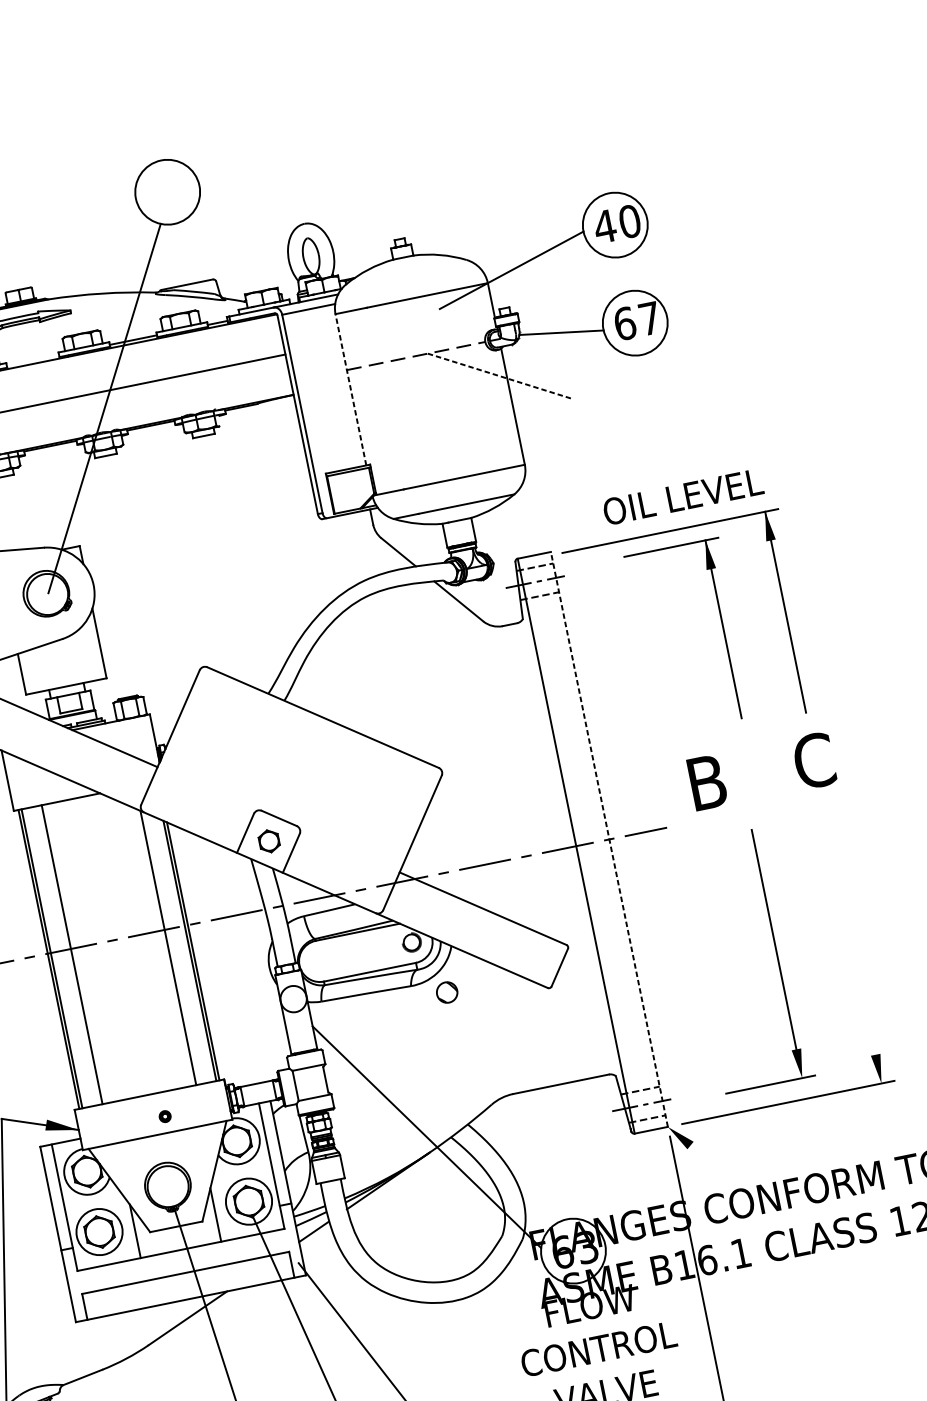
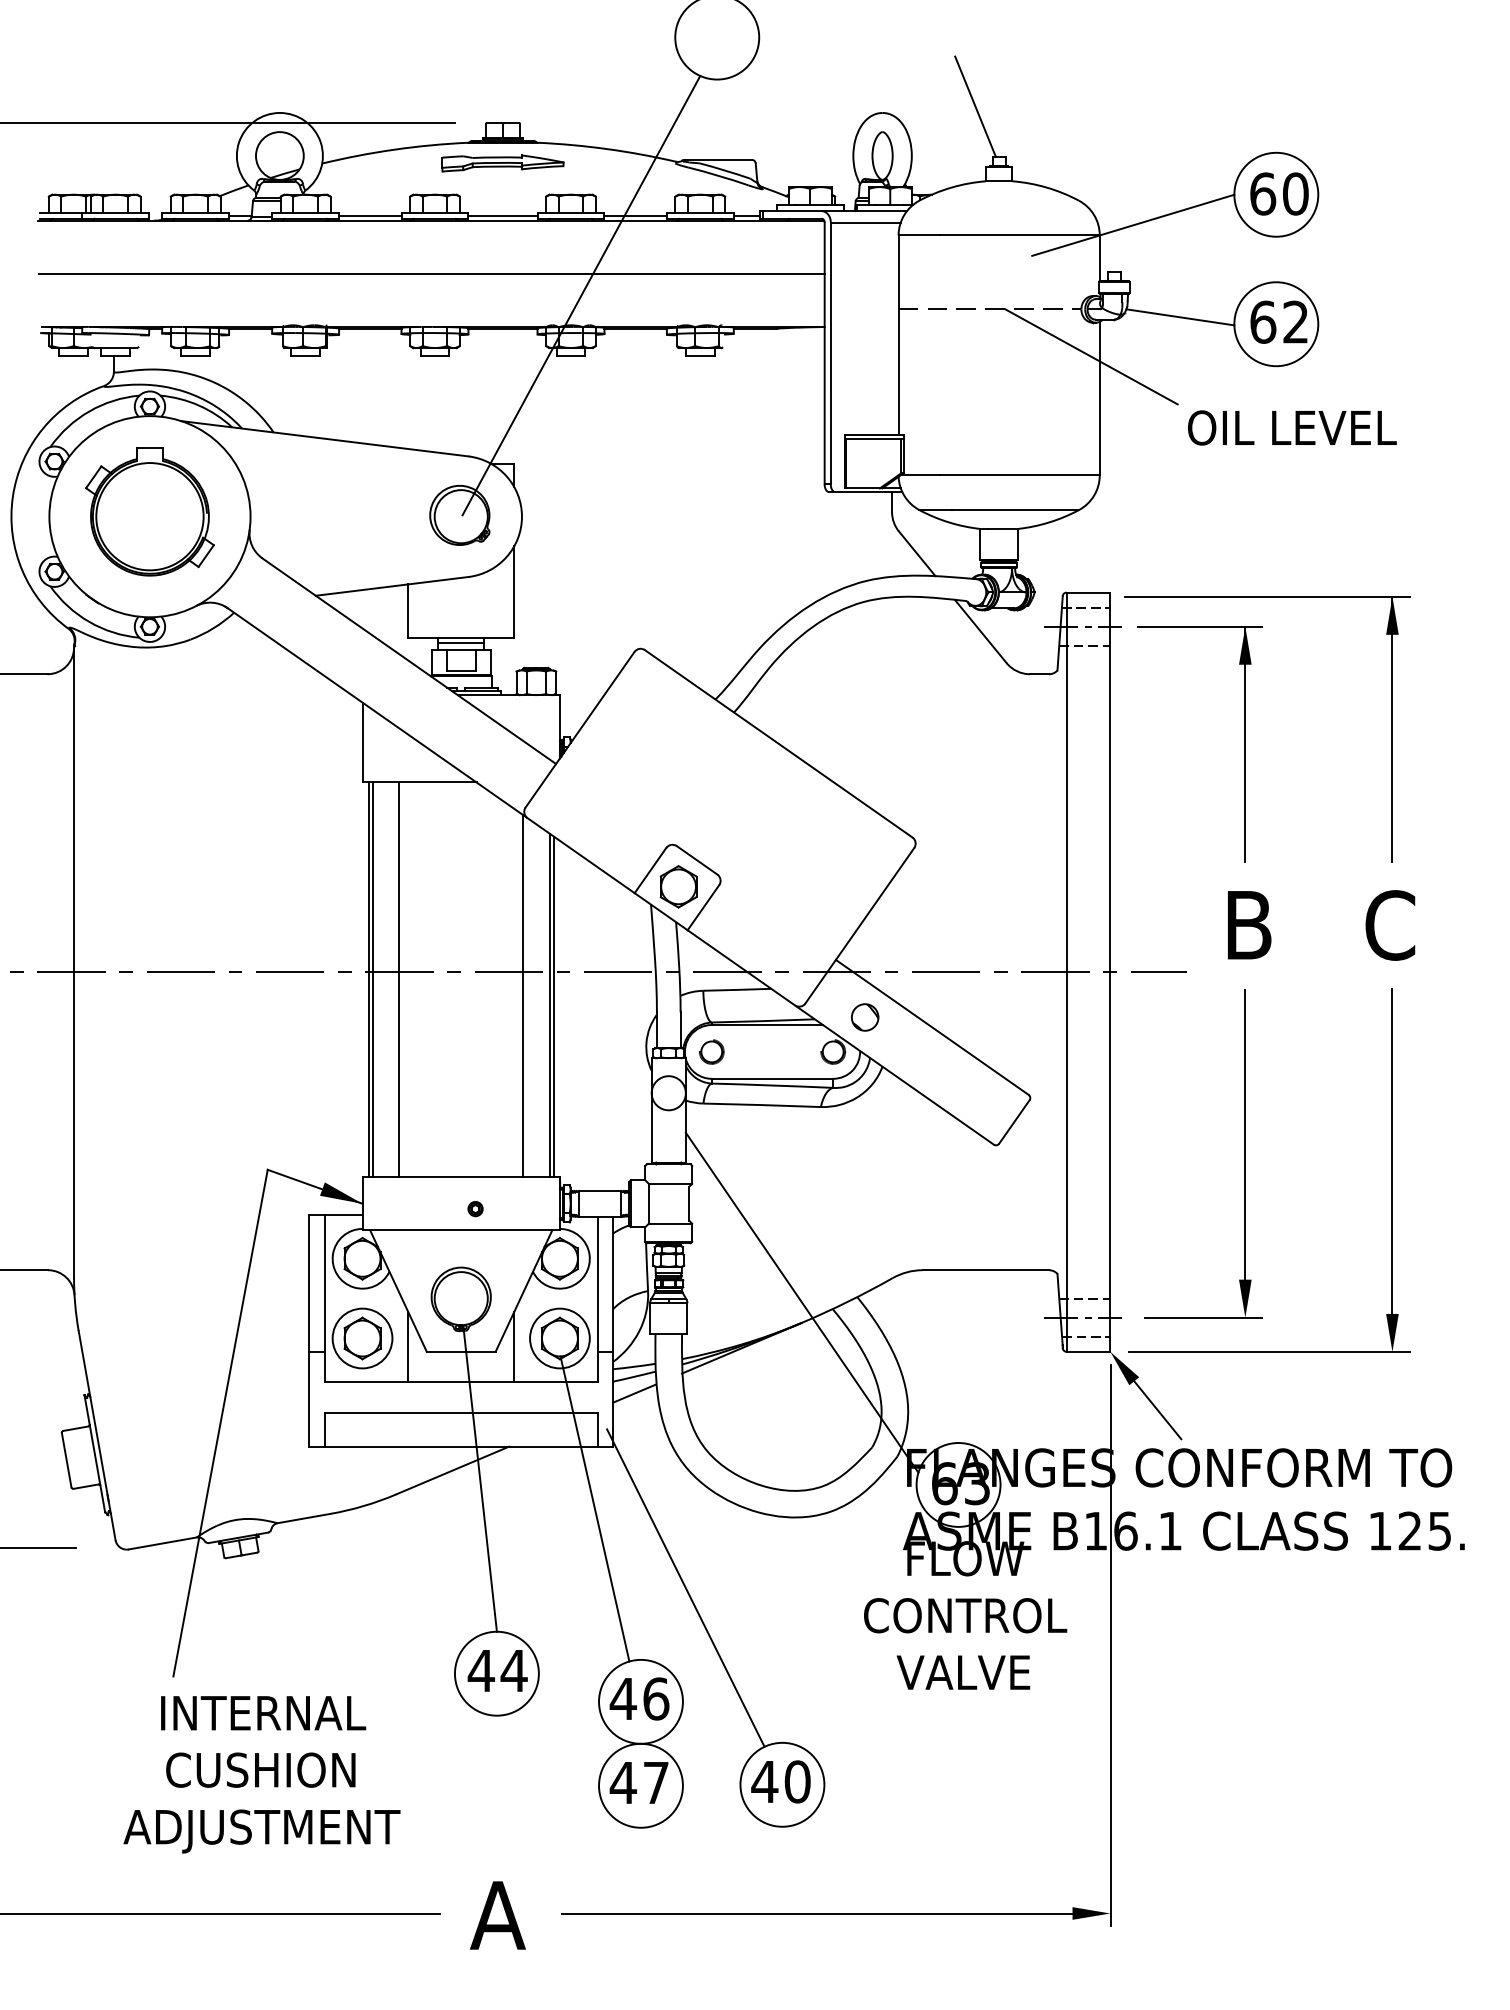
line: (373, 204) -> (975, 106), added
text: (604, 226) -> (1262, 193), 40 -> 60
text: (649, 318) -> (1295, 321), 67 -> 62
line: (32, 360) -> (502, 216), added
line: (501, 376) -> (1092, 357), dashed -> solid
line: (350, 389) -> (898, 335), dashed -> solid
text: (683, 496) -> (1292, 427), moved
part: (722, 629) -> (1244, 744), moved
line: (67, 689) -> (461, 642), added
line: (609, 839) -> (1110, 972), dashed -> solid
part: (269, 841) -> (678, 886), size x1.43
line: (850, 931) -> (1392, 1151), added
part: (776, 953) -> (1244, 1153), moved
circle: (319, 960) -> (711, 1051), added
part: (447, 992) -> (865, 1017), moved
line: (712, 1164) -> (1157, 1410), added

